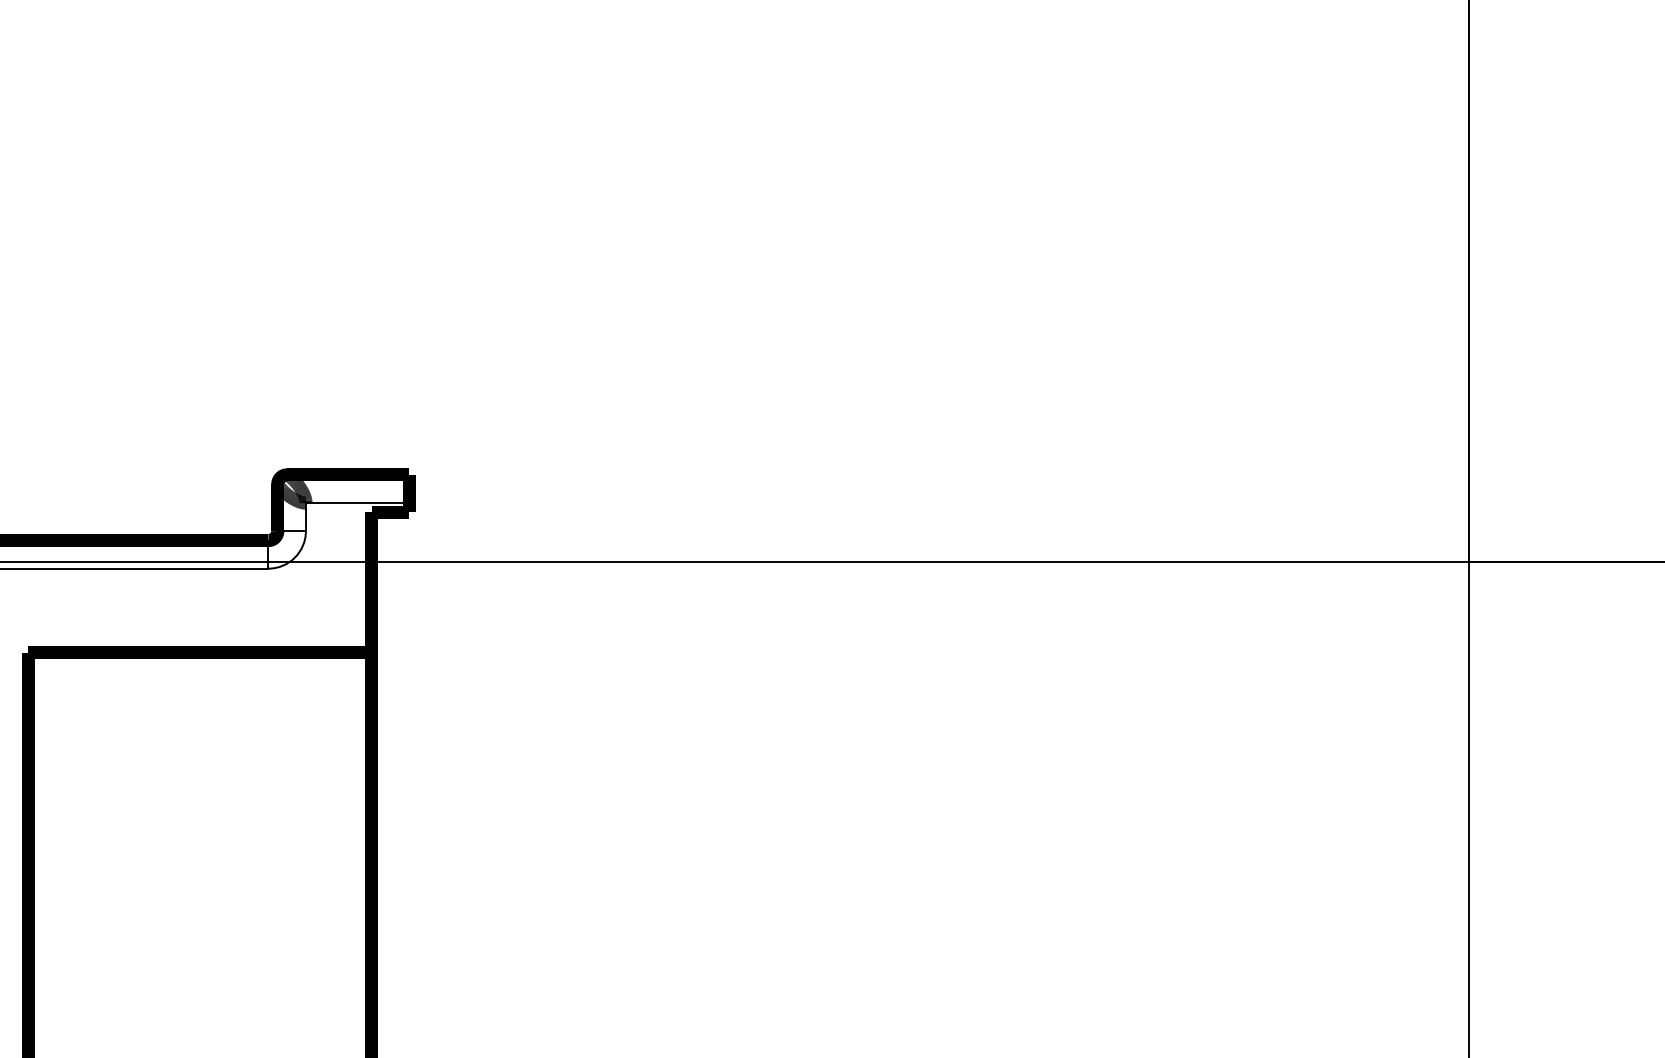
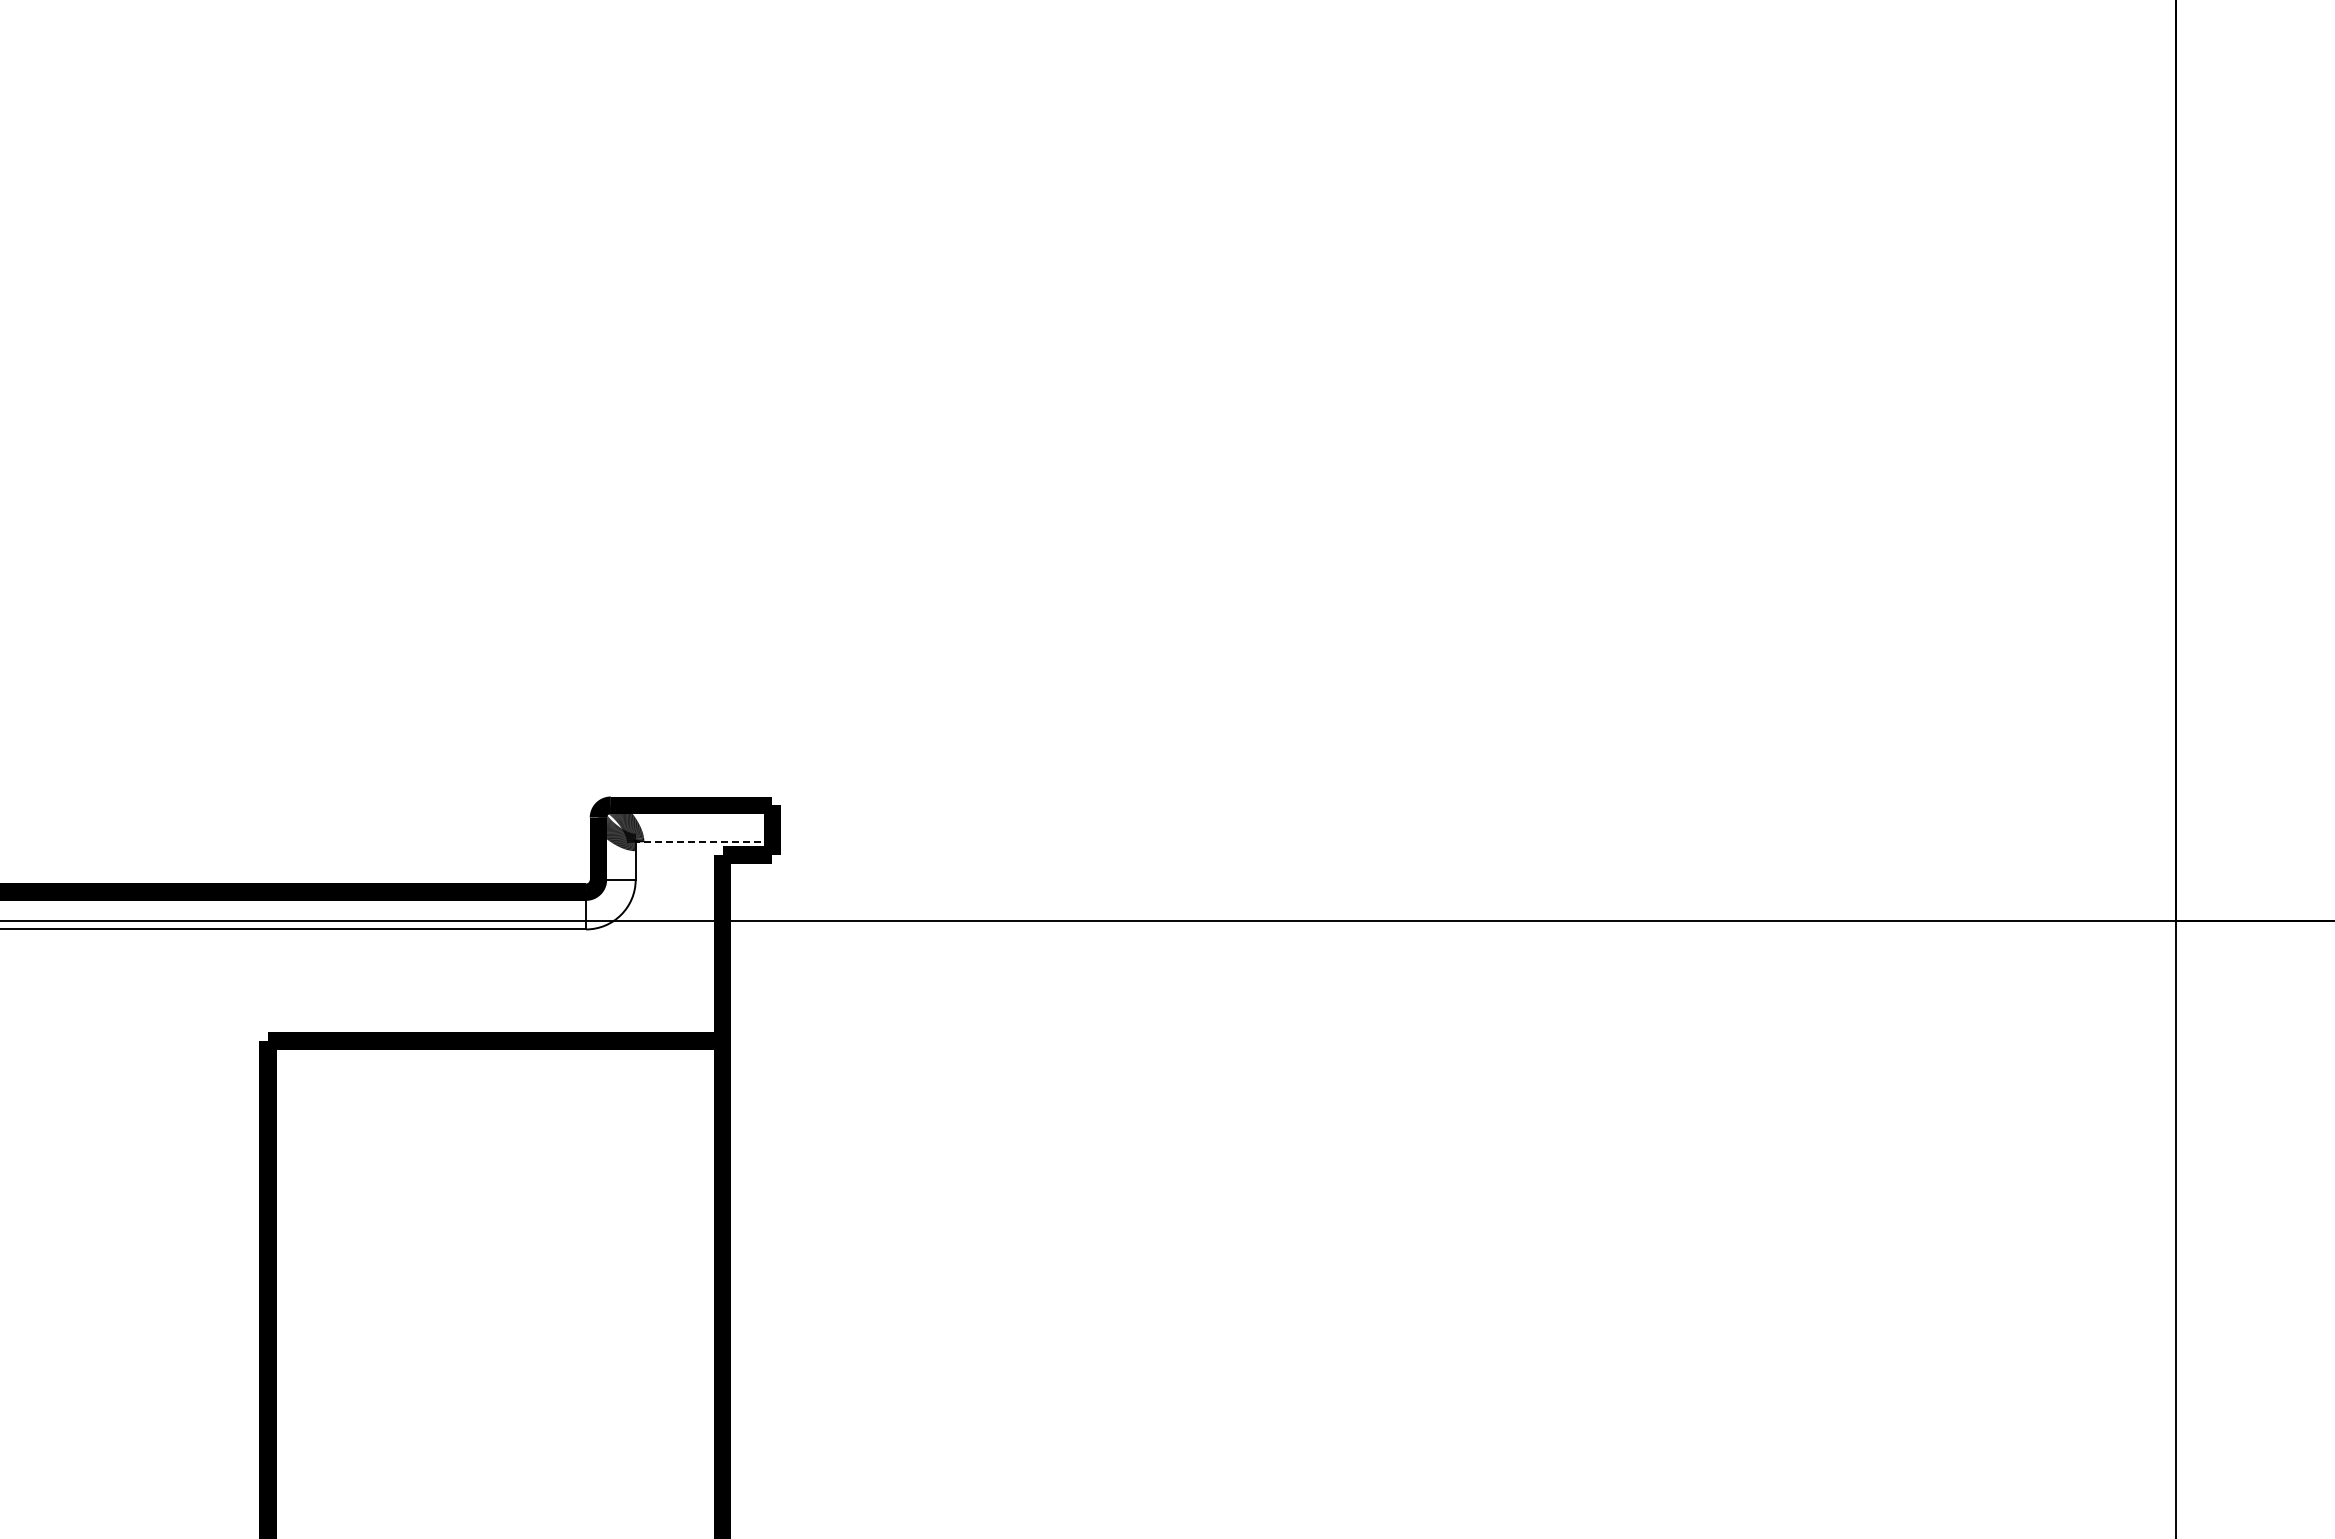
line: (357, 503) -> (703, 842), solid -> dashed

